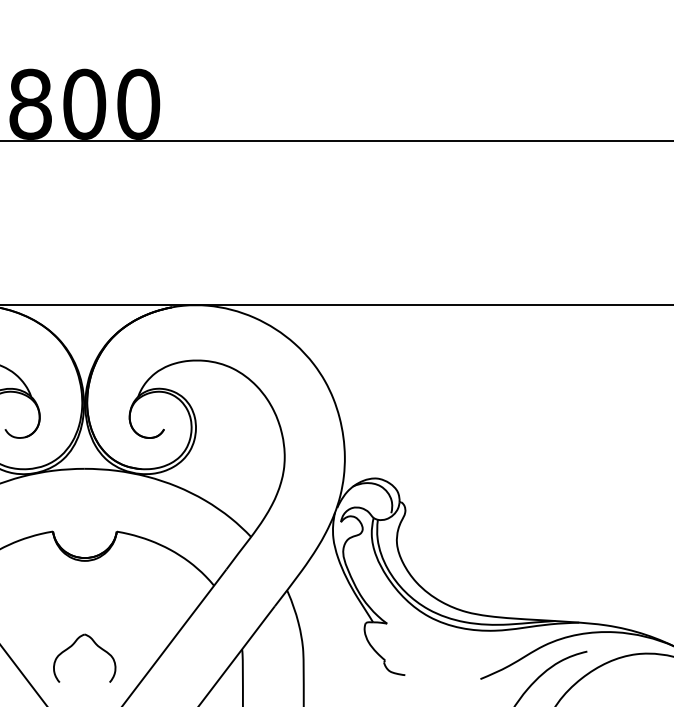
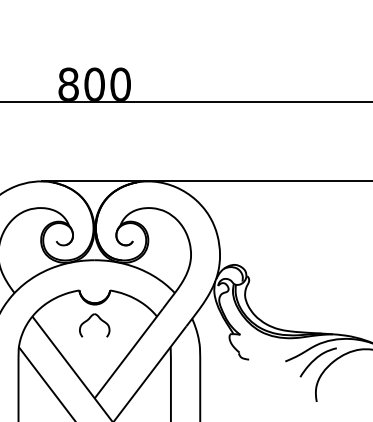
part: (73, 645) -> (89, 319), moved

